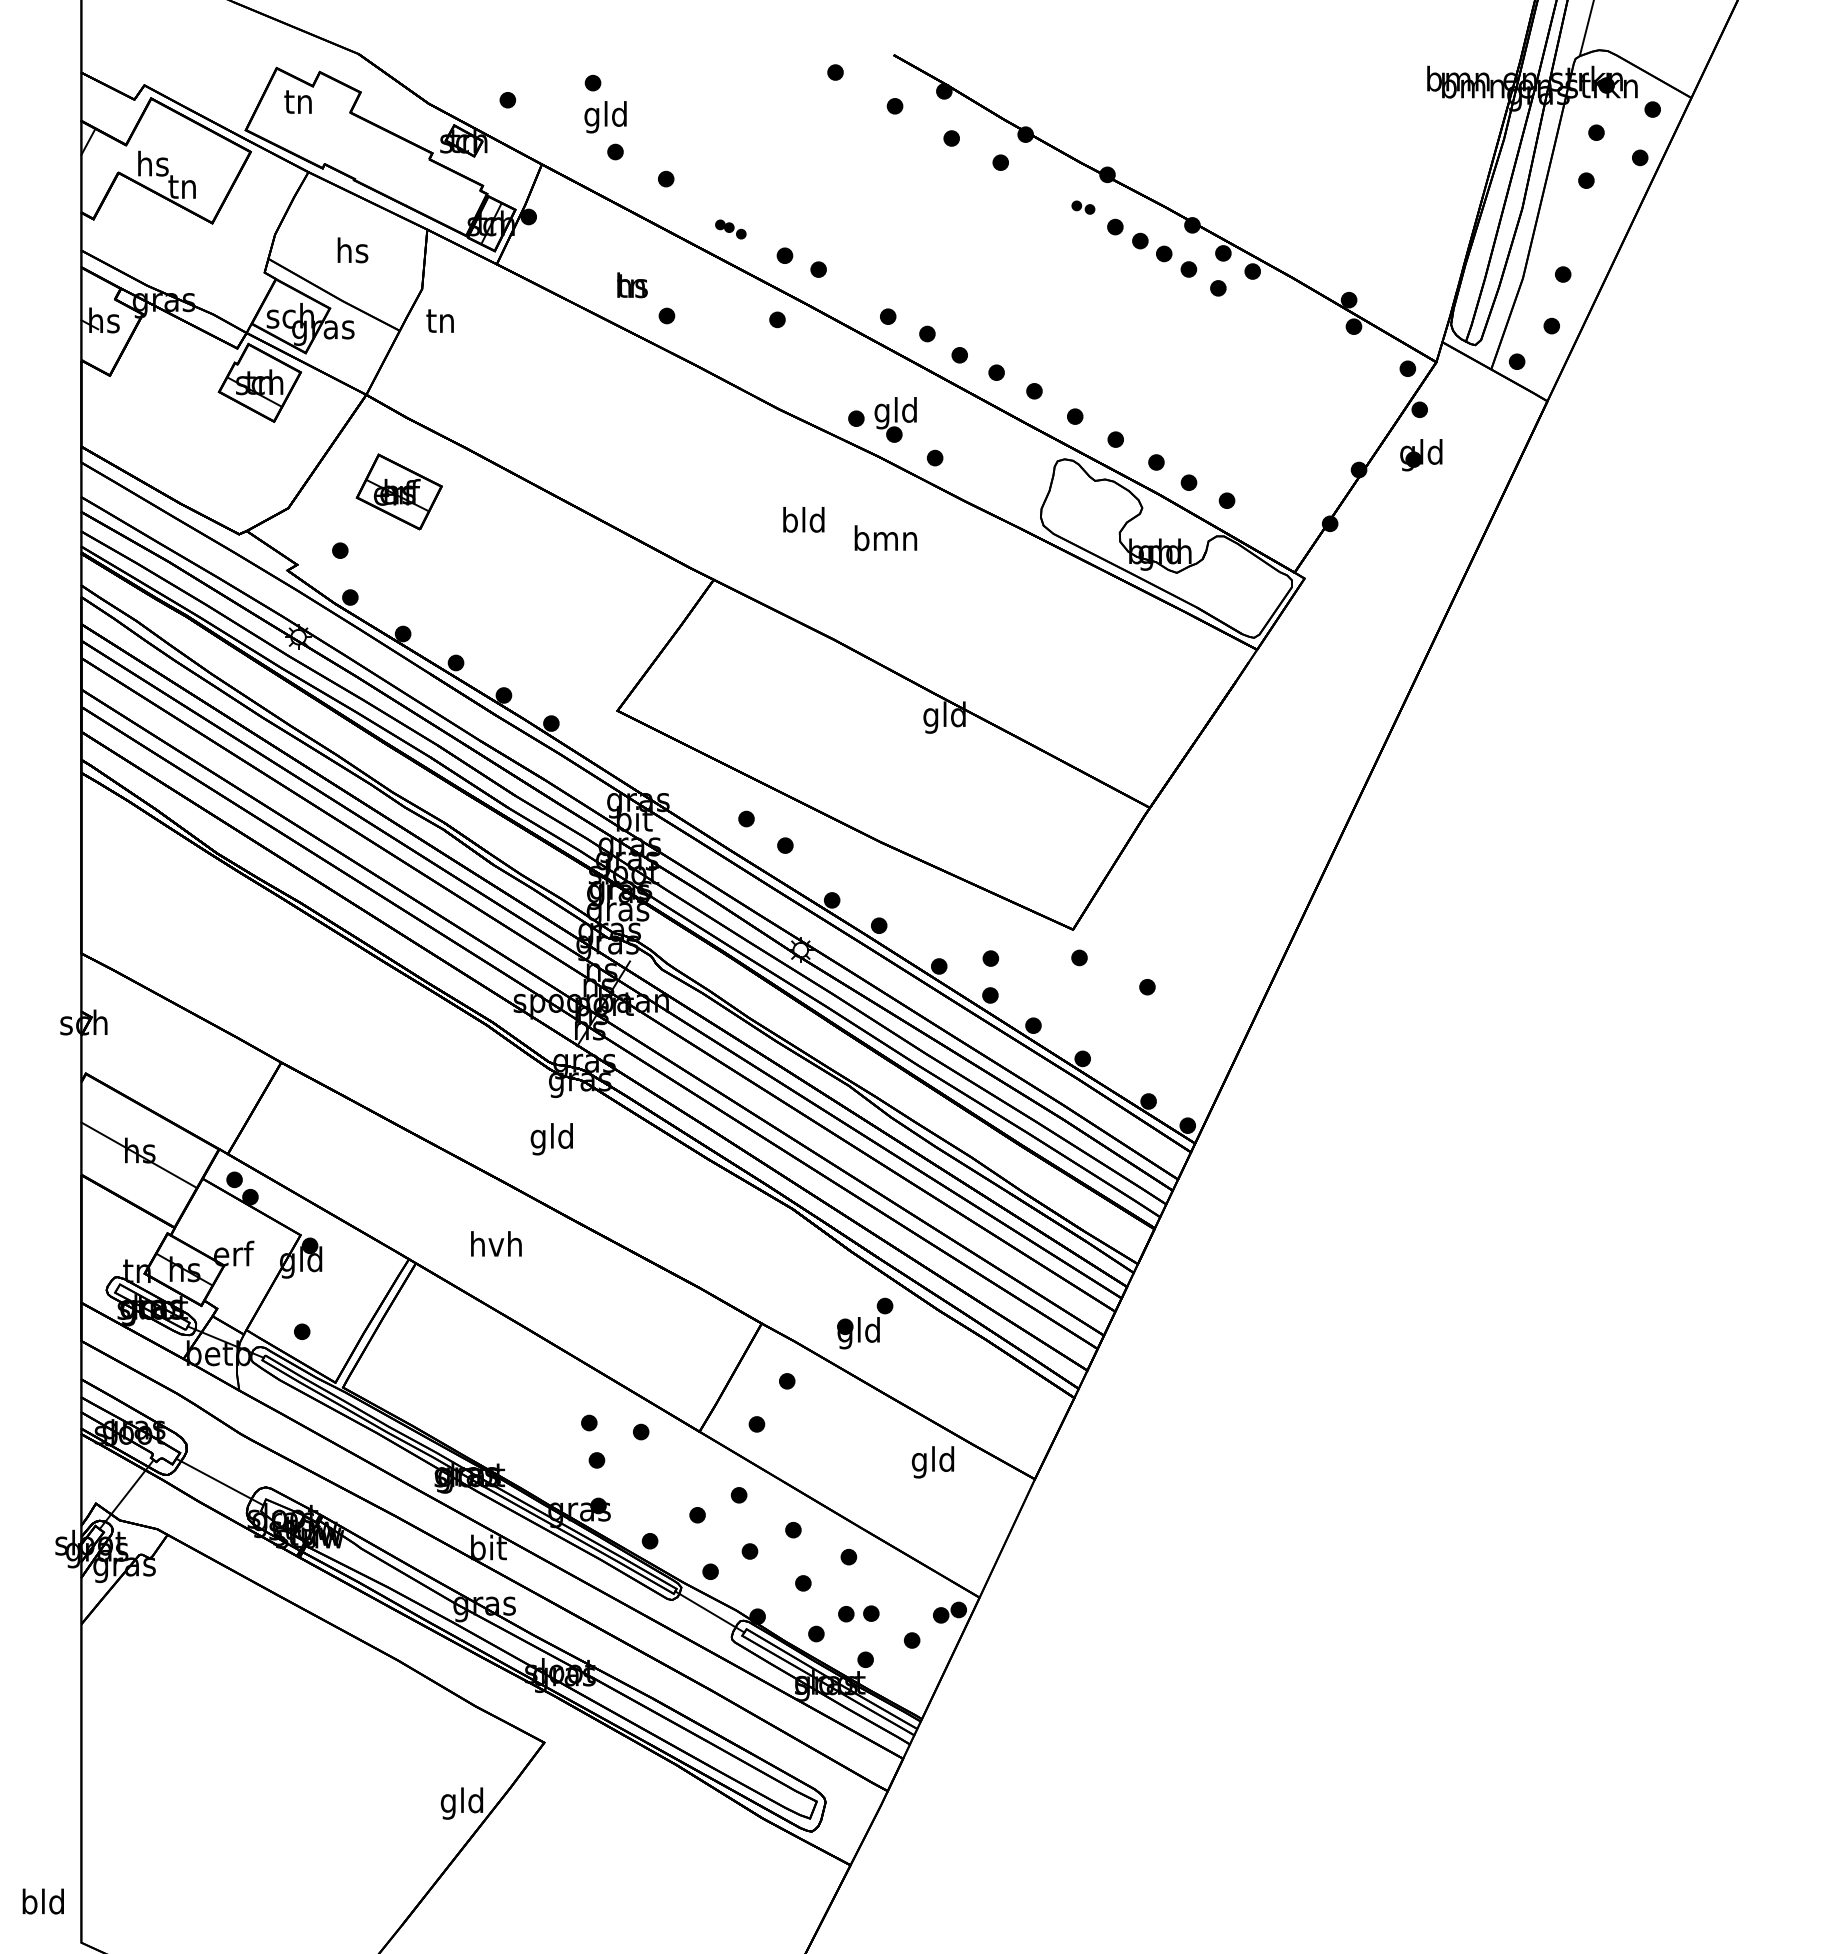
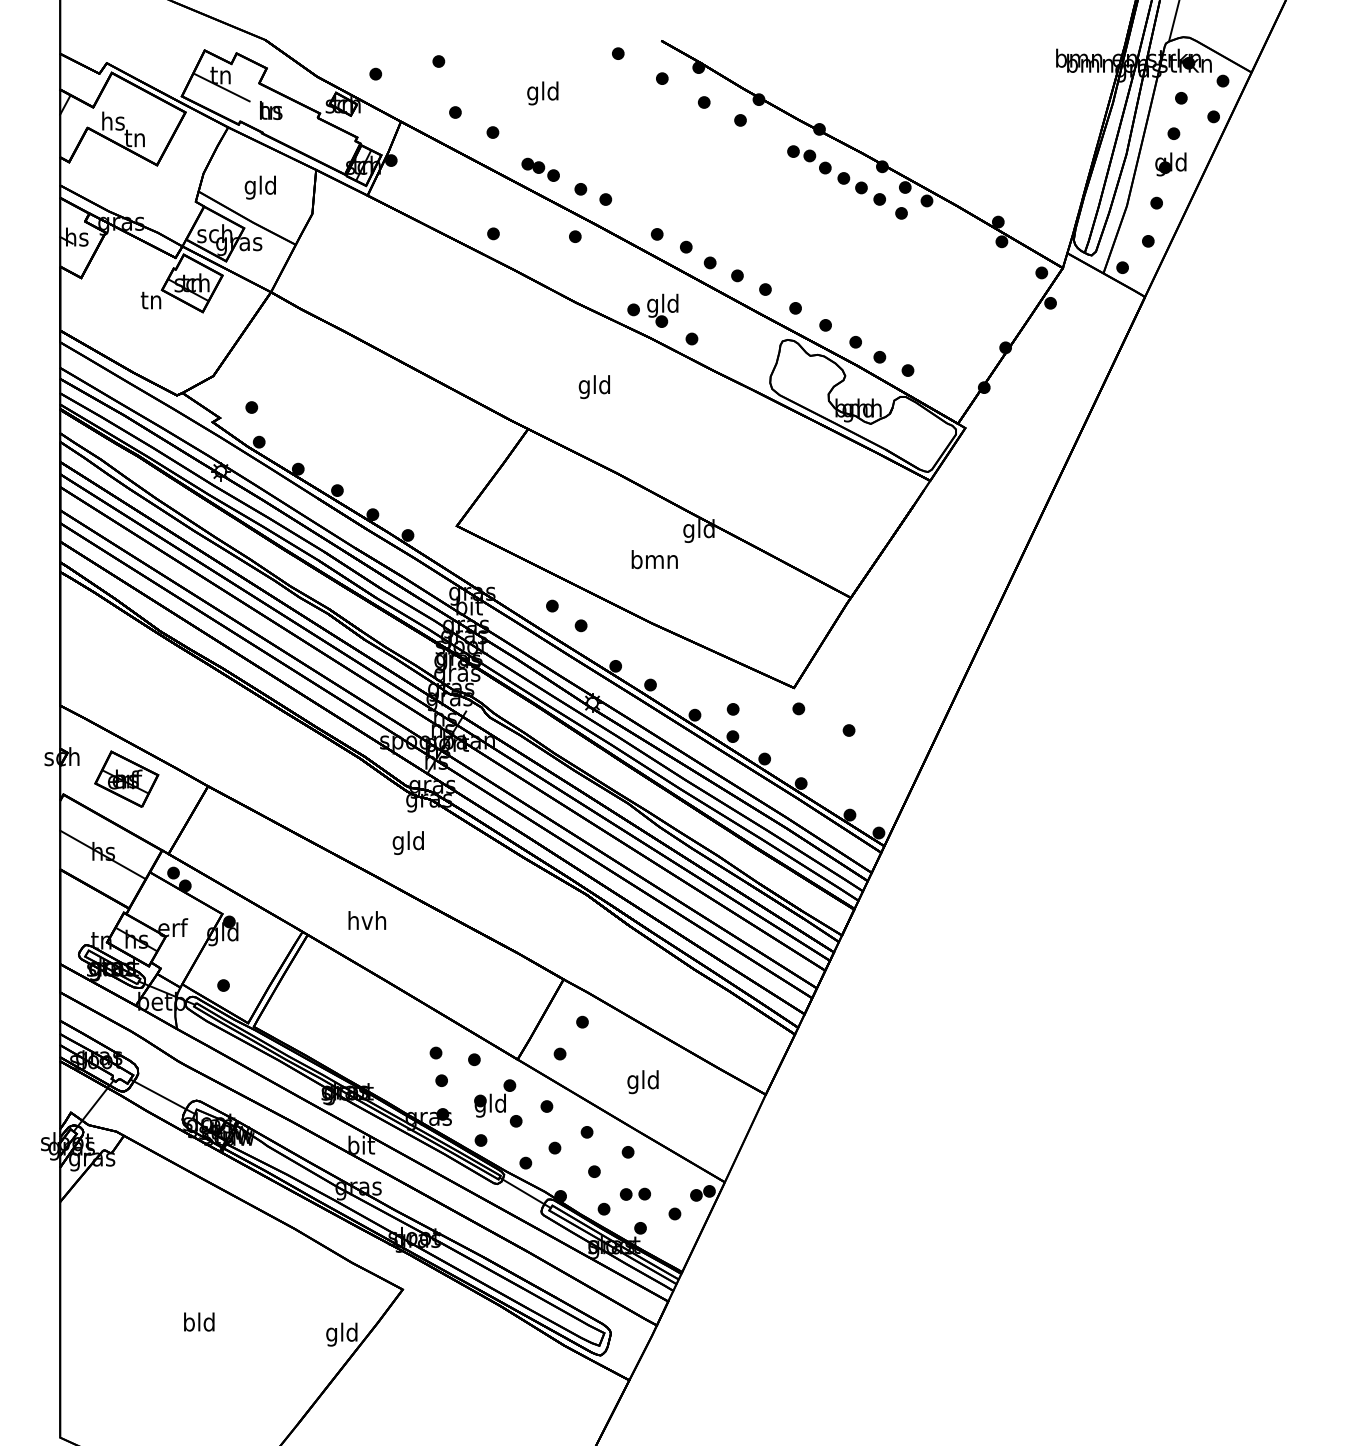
line: (299, 117) -> (221, 86), added
text: (605, 117) -> (542, 93), moved
part: (1083, 207) -> (801, 153), size x1.67
part: (730, 229) -> (540, 169), size x1.67
text: (351, 253) -> (260, 187), hs -> gld
text: (632, 285) -> (271, 110), moved
text: (439, 320) -> (150, 300), moved
part: (1421, 455) -> (1171, 164), moved
part: (398, 491) -> (126, 778), moved
text: (789, 523) -> (584, 387), bld -> gld
text: (885, 538) -> (654, 559), moved
part: (865, 1323) -> (495, 1098), moved
text: (932, 1462) -> (642, 1082), moved
text: (42, 1901) -> (198, 1322), moved

